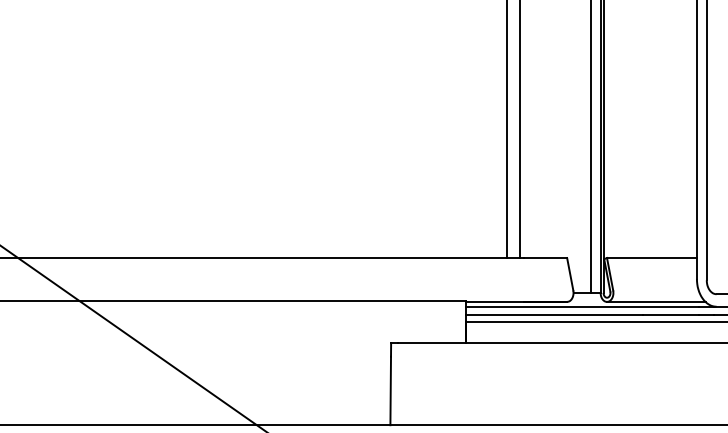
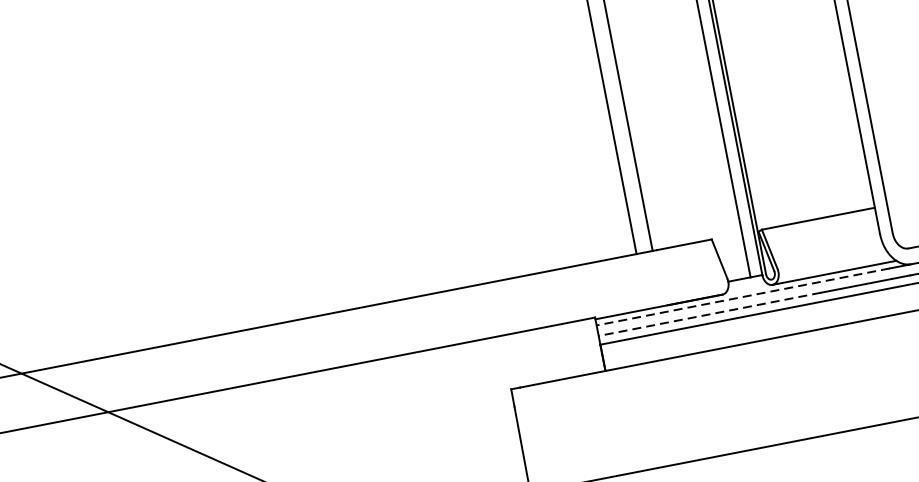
line: (582, 306) -> (742, 296), solid -> dashed
line: (554, 315) -> (709, 314), solid -> dashed

